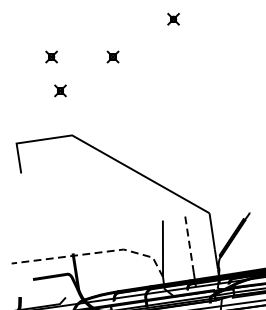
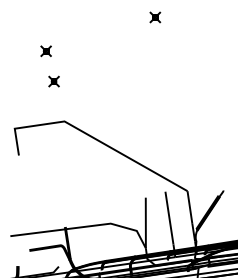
part: (112, 57) -> (100, 51), removed
line: (189, 243) -> (169, 218), dashed -> solid
line: (95, 252) -> (85, 226), dashed -> solid

